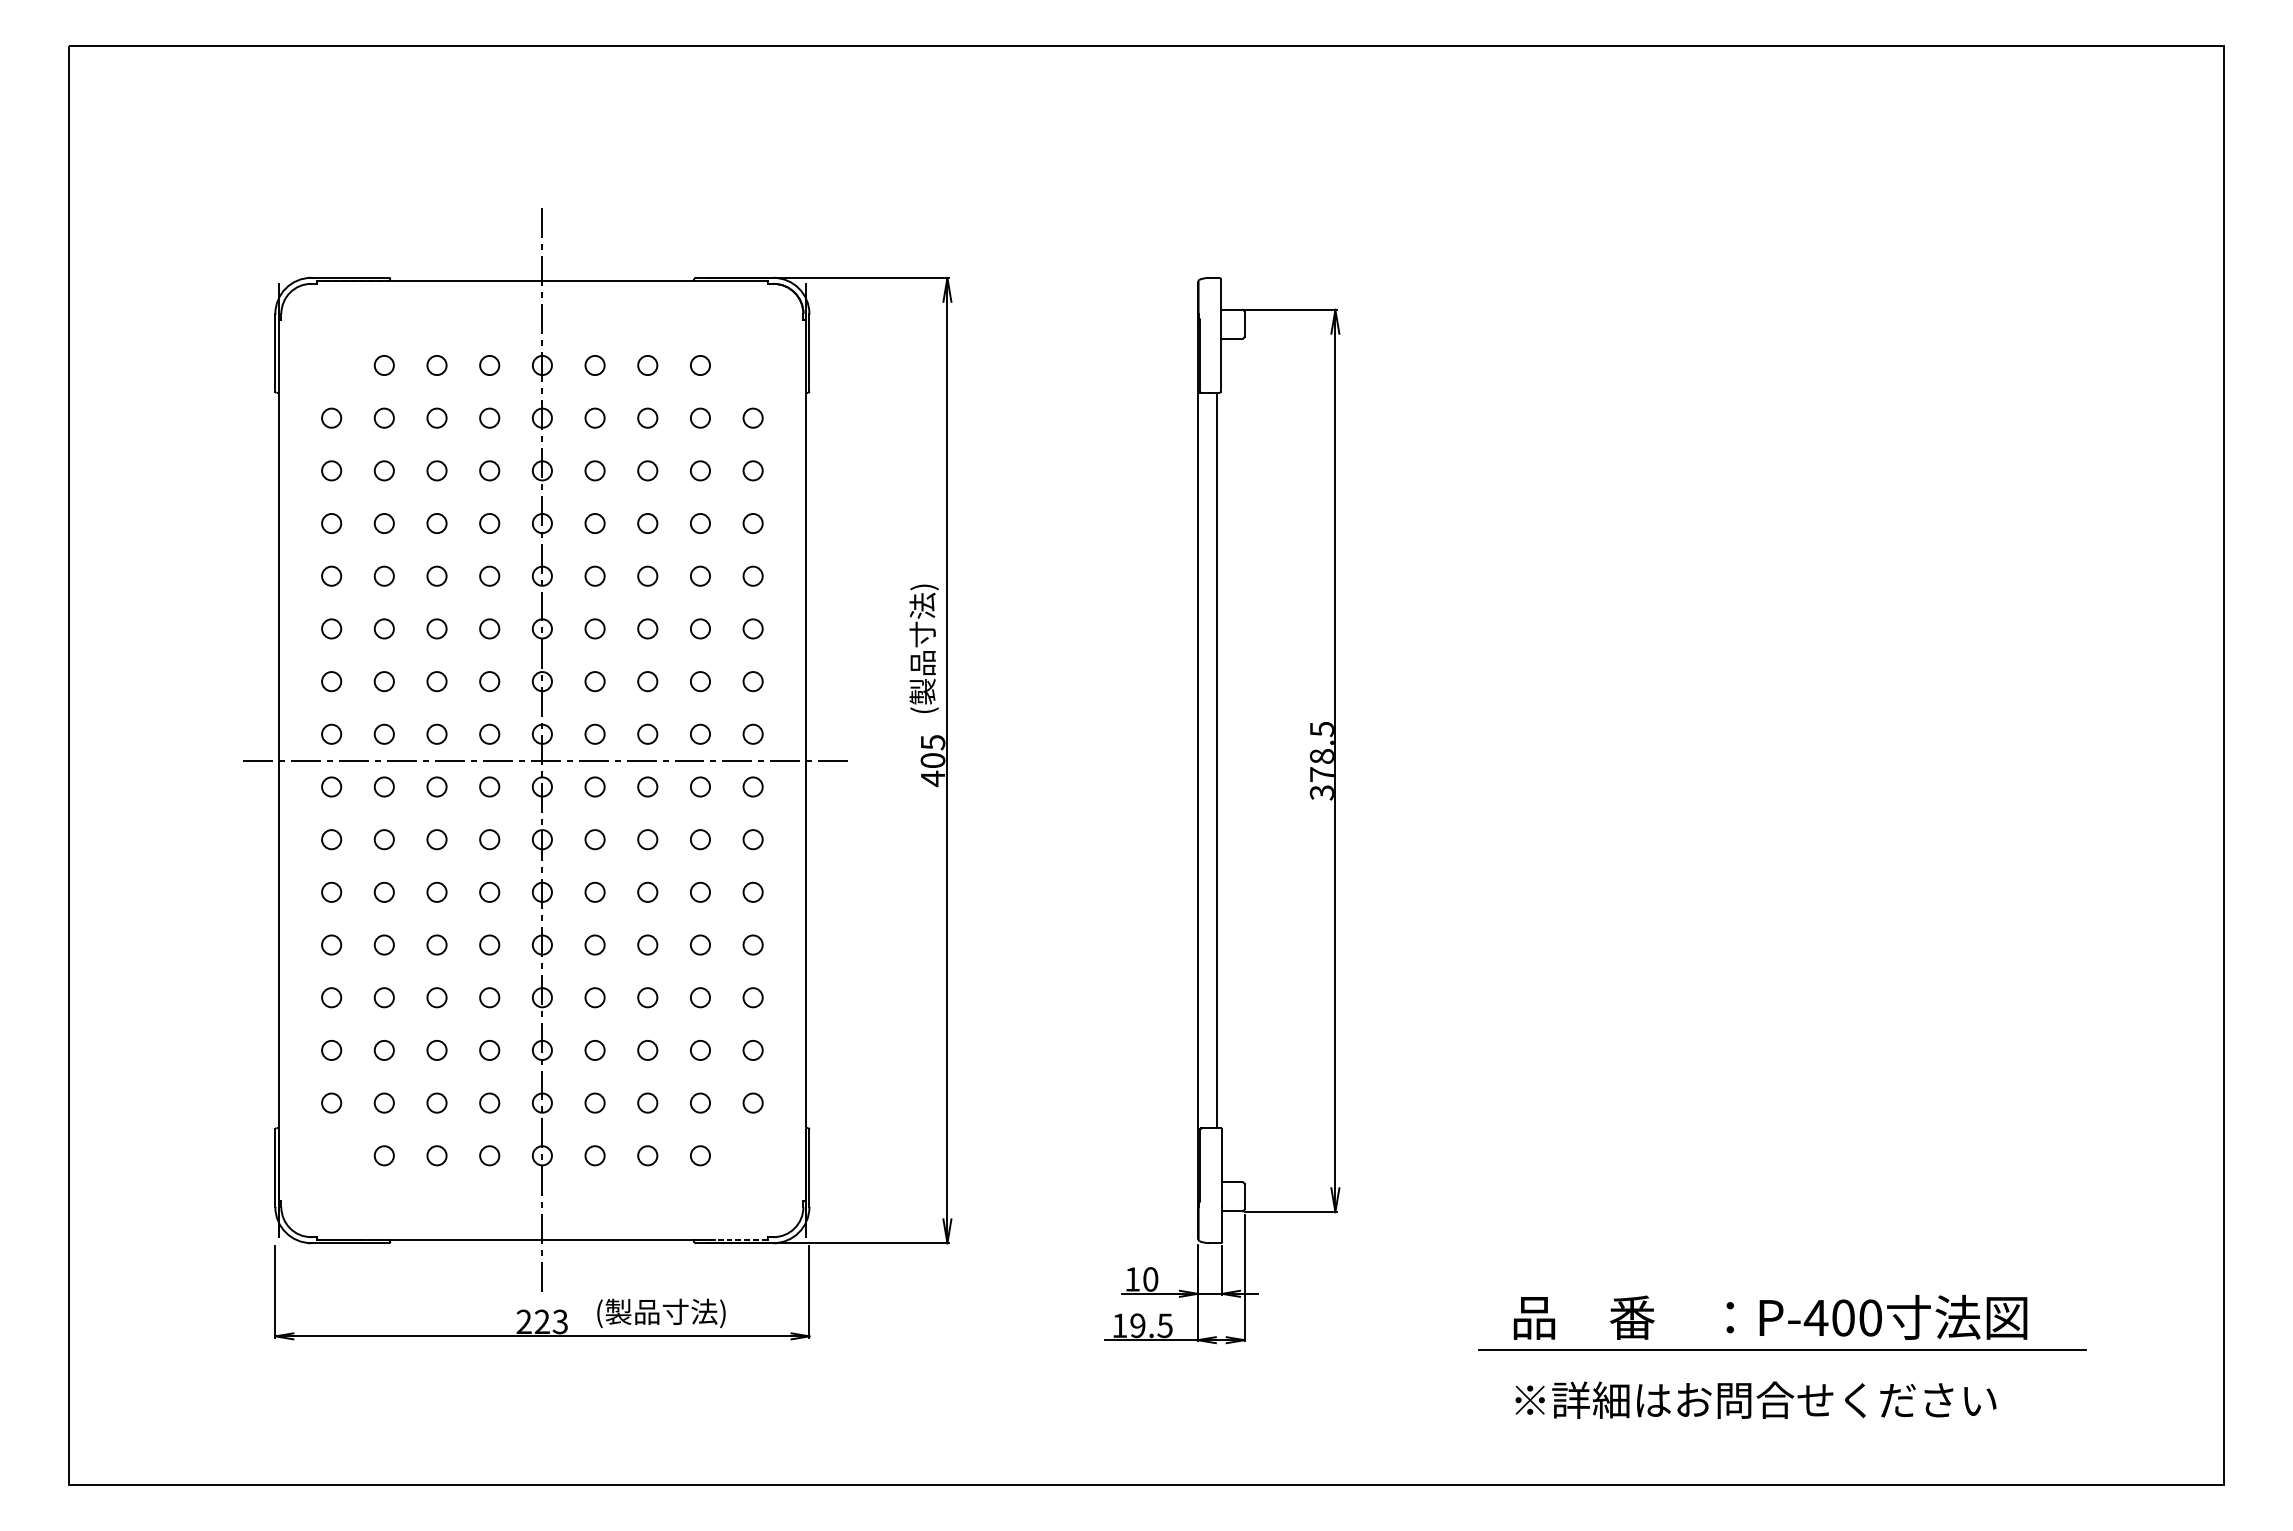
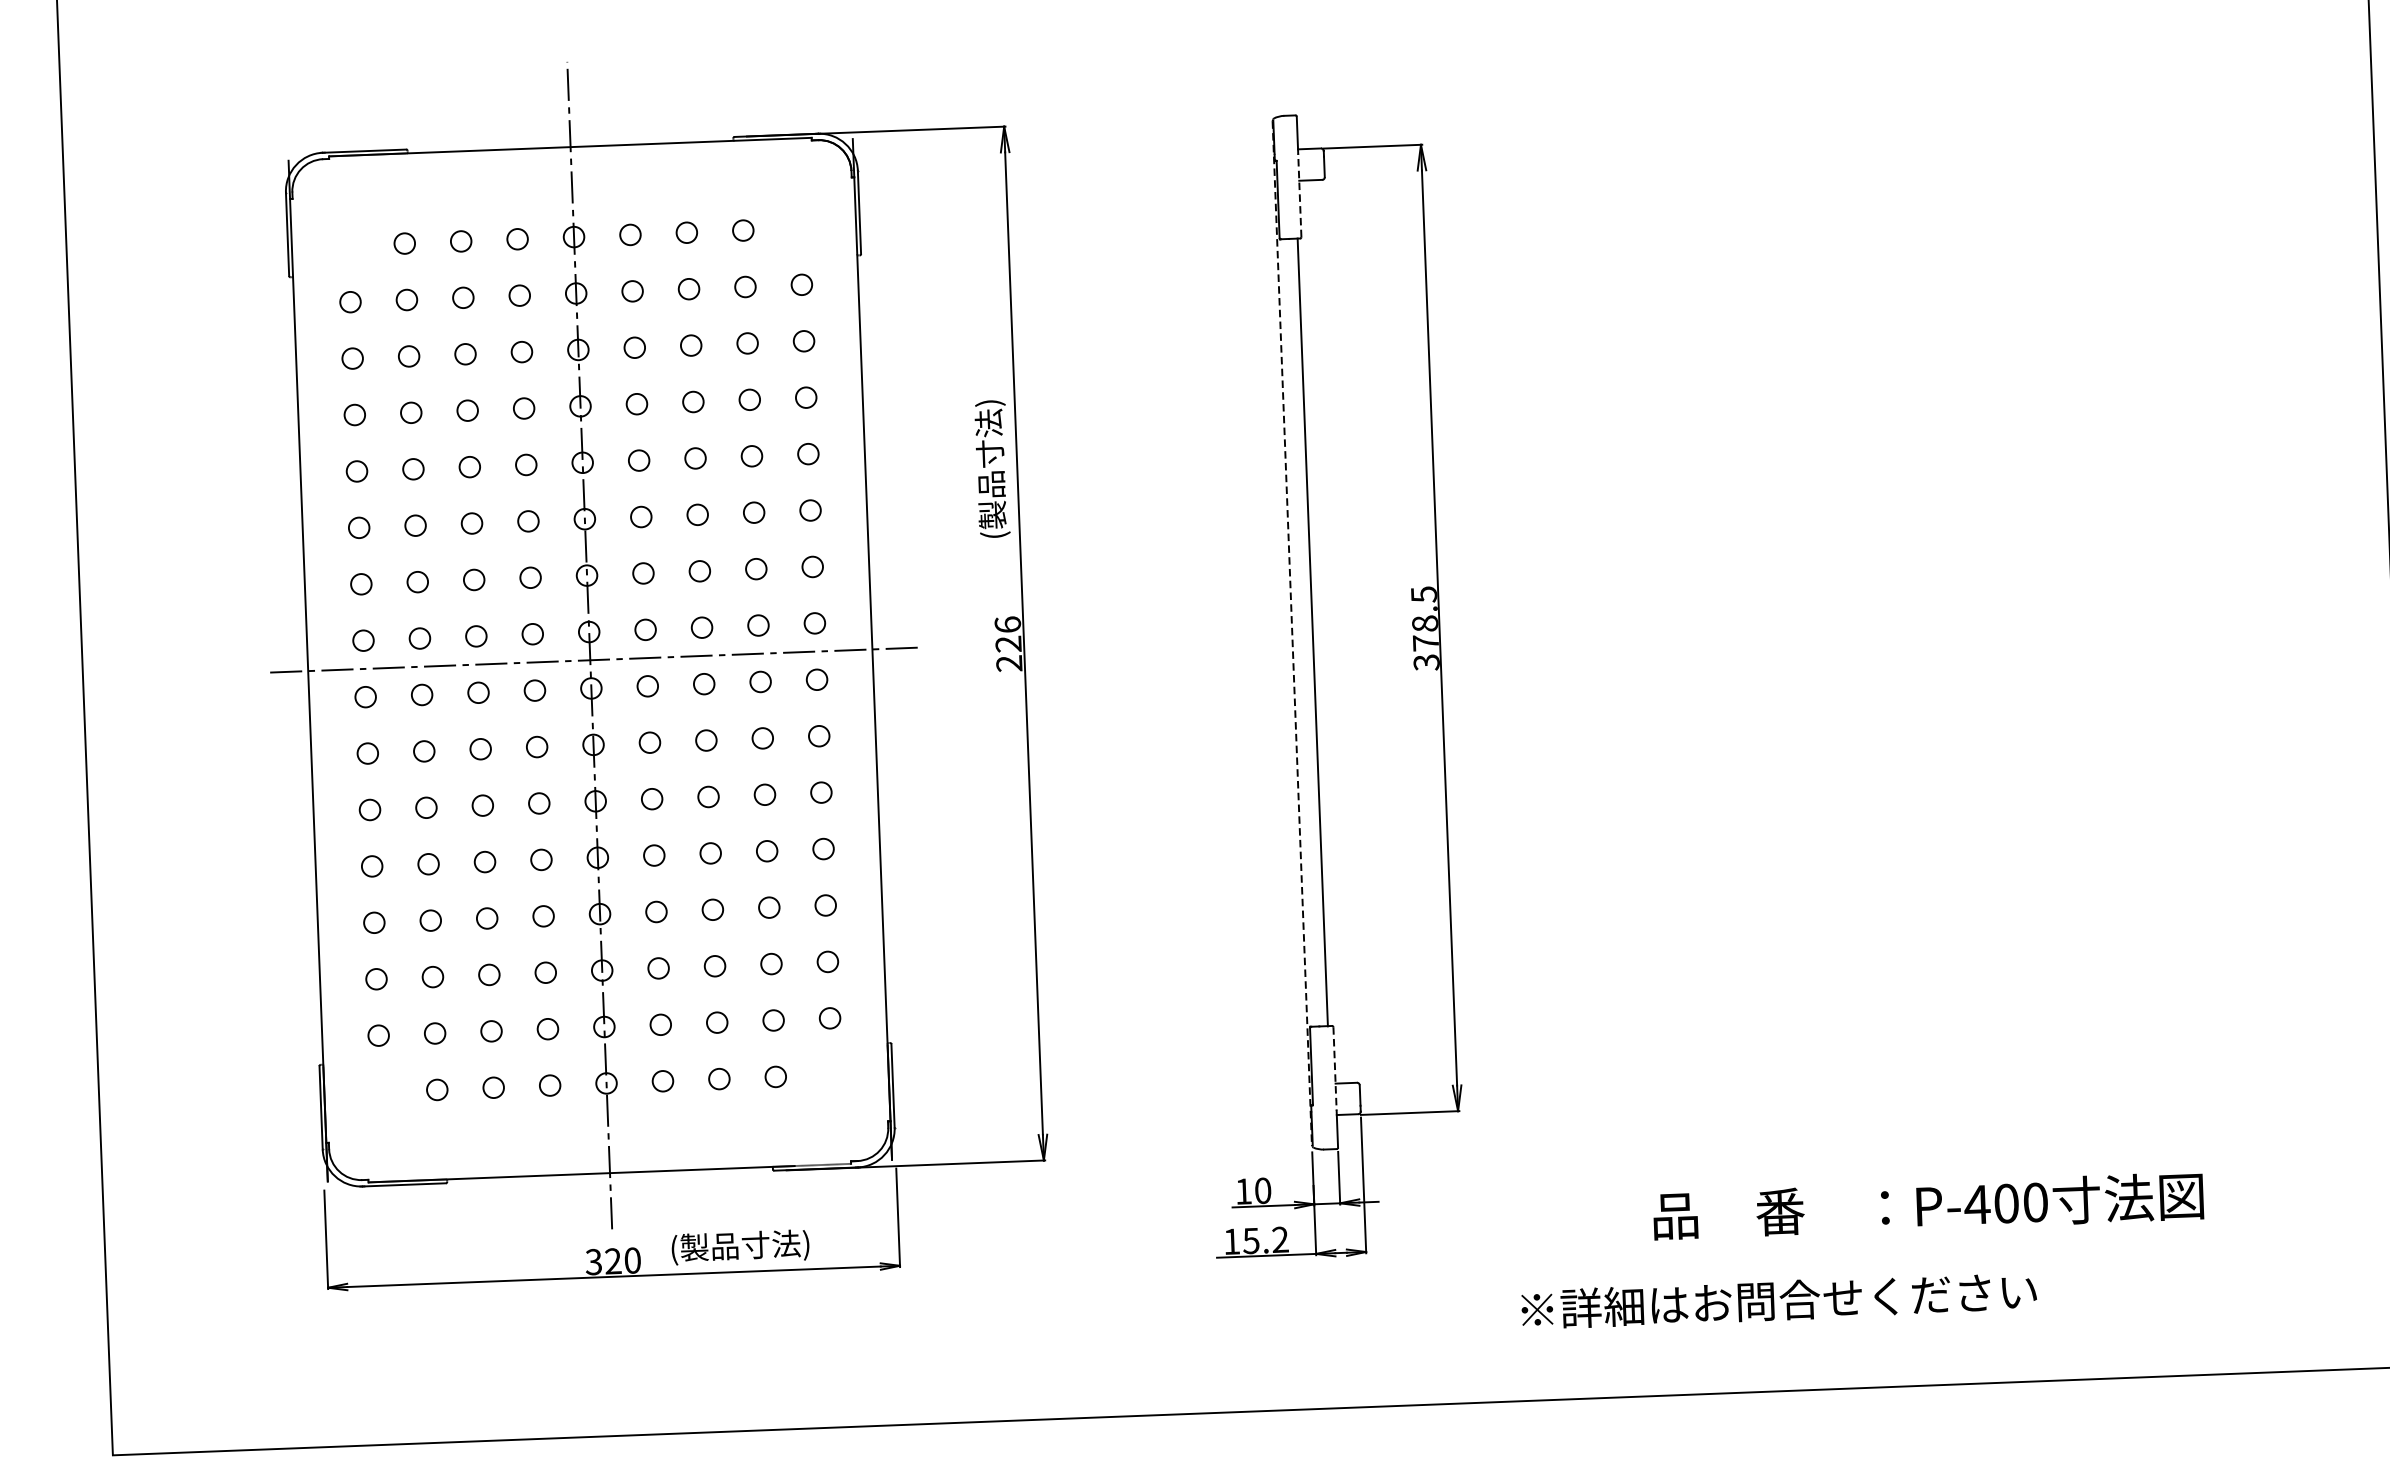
line: (1220, 352) -> (1299, 195), solid -> dashed
text: (923, 648) -> (991, 468), moved
text: (932, 760) -> (1008, 644), 405 -> 226
line: (1197, 760) -> (1291, 633), solid -> dashed
line: (1222, 1168) -> (1335, 1069), solid -> dashed
text: (541, 1321) -> (612, 1260), 223 -> 320
text: (1151, 1325) -> (1265, 1240), 19.5 -> 15.2
line: (1782, 1349) -> (1942, 1239), removed
text: (1755, 1399) -> (1778, 1299), moved

